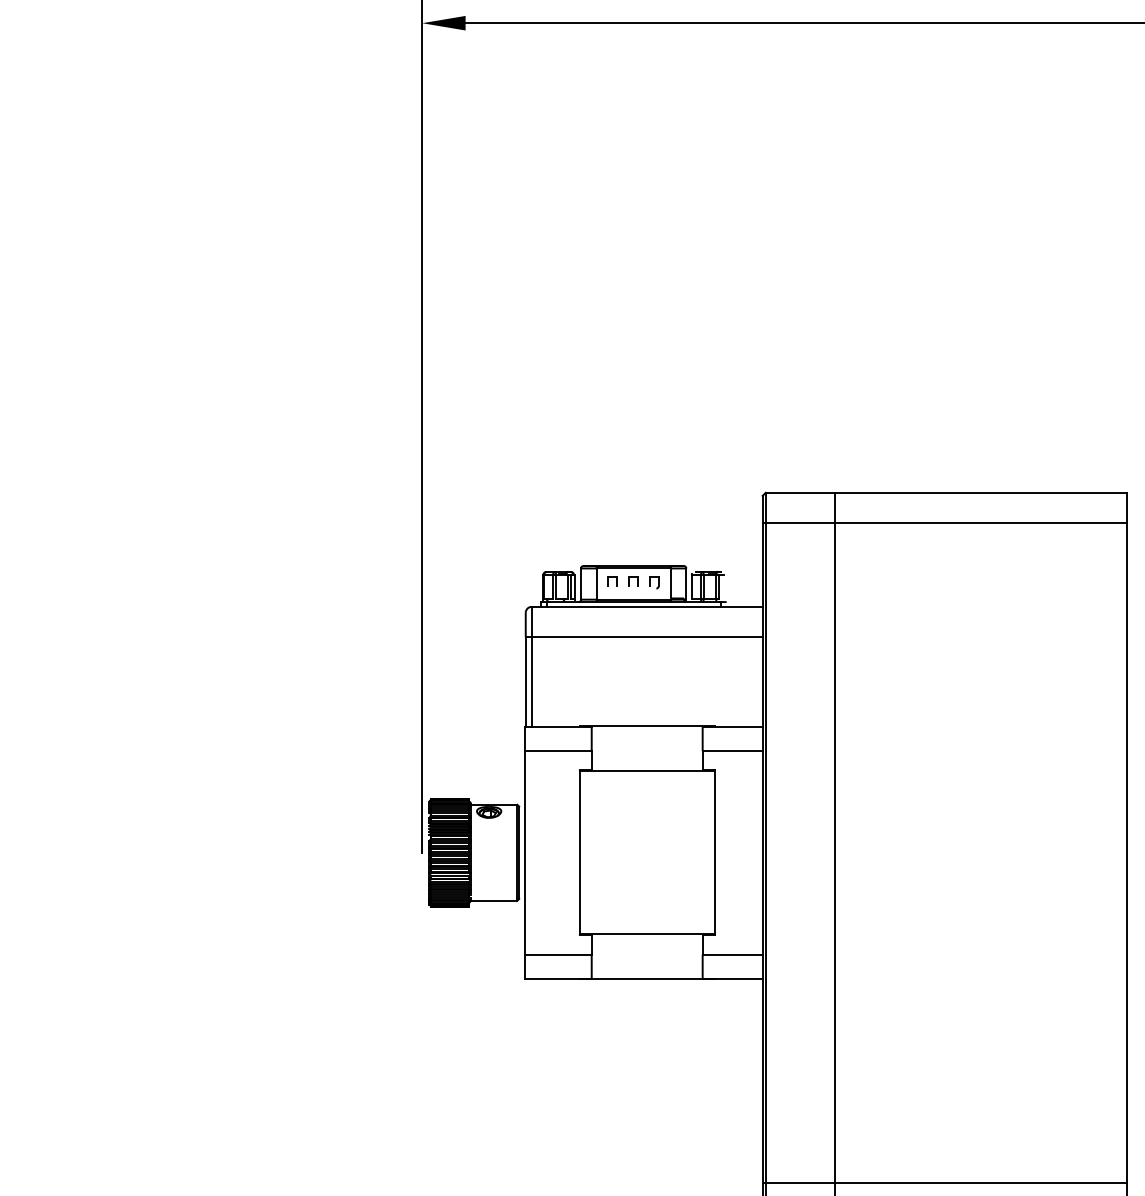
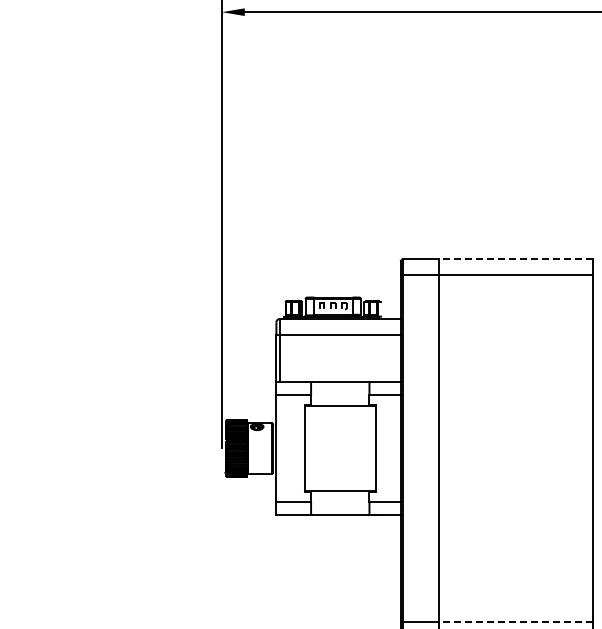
line: (980, 493) -> (515, 259), solid -> dashed
line: (980, 1181) -> (515, 621), solid -> dashed

